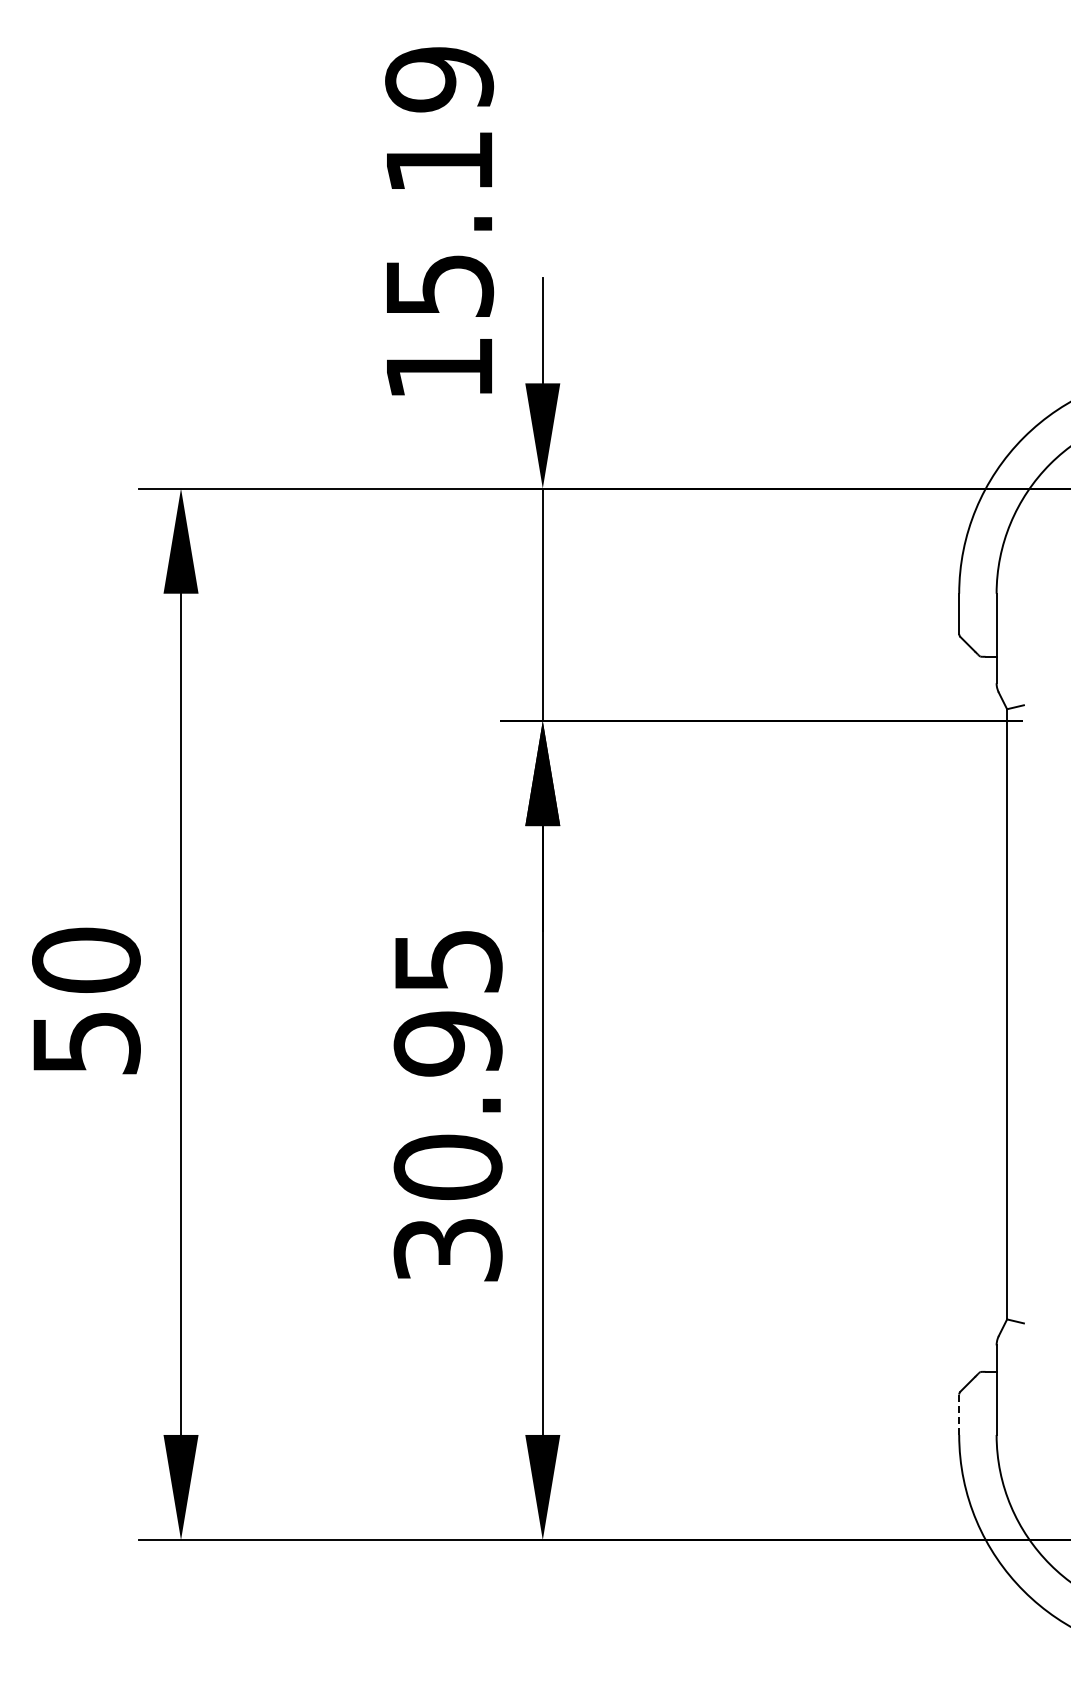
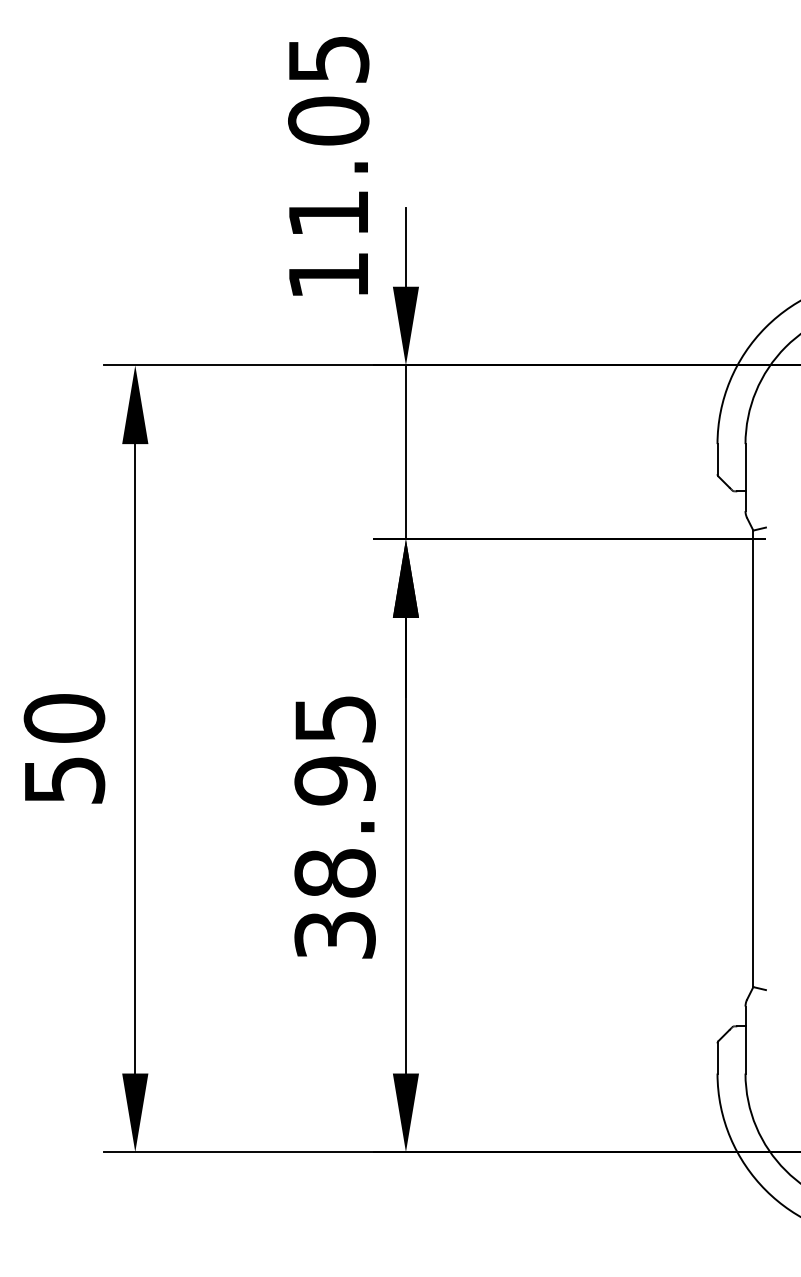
text: (439, 181) -> (328, 135), 15.19 -> 11.05
text: (448, 1167) -> (335, 873), 30.95 -> 38.95
line: (959, 1415) -> (717, 1058), dashed -> solid

